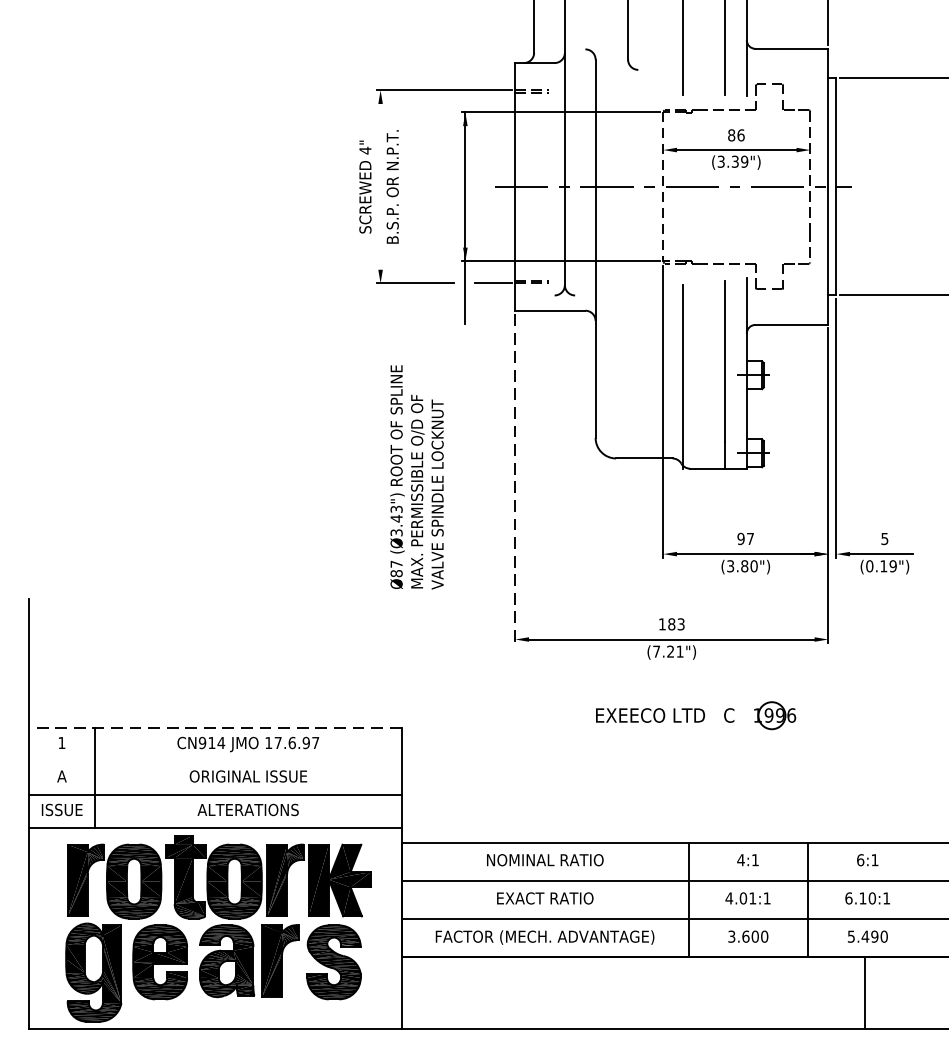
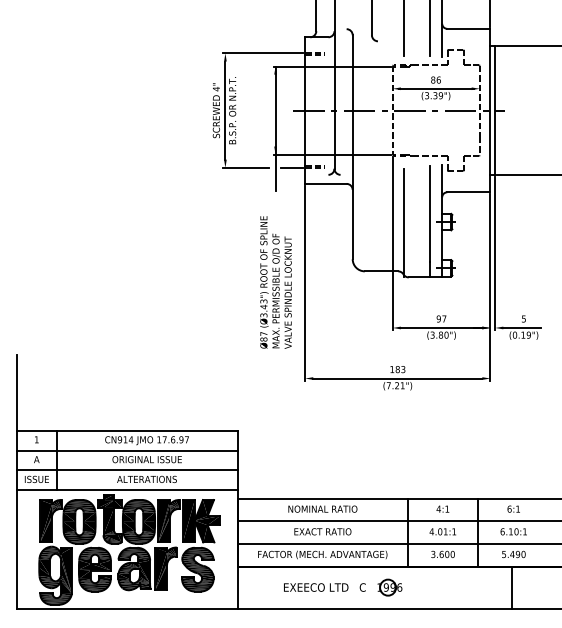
line: (380, 186) -> (225, 110), added
text: (416, 477) -> (275, 282), moved
line: (515, 478) -> (305, 283), dashed -> solid
part: (696, 715) -> (343, 587), moved
line: (213, 727) -> (126, 430), dashed -> solid
line: (213, 761) -> (126, 450), added

